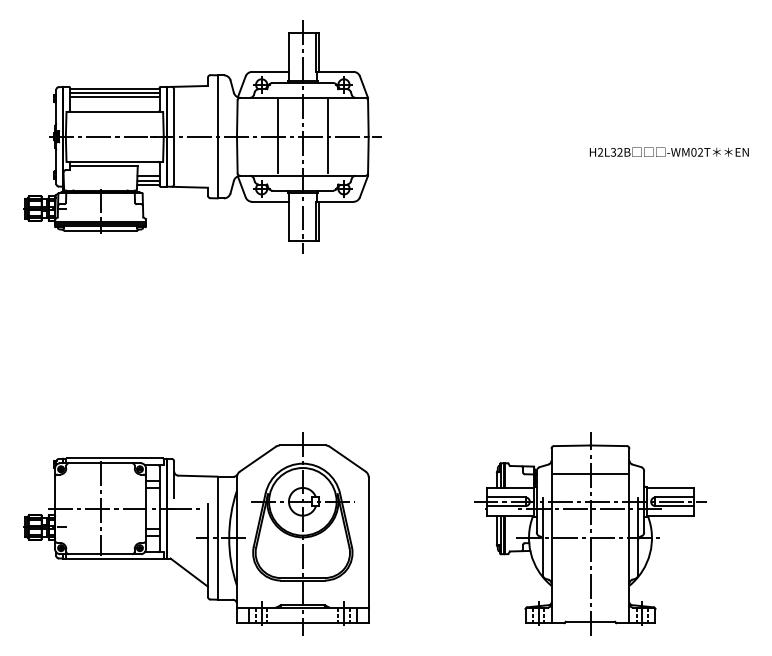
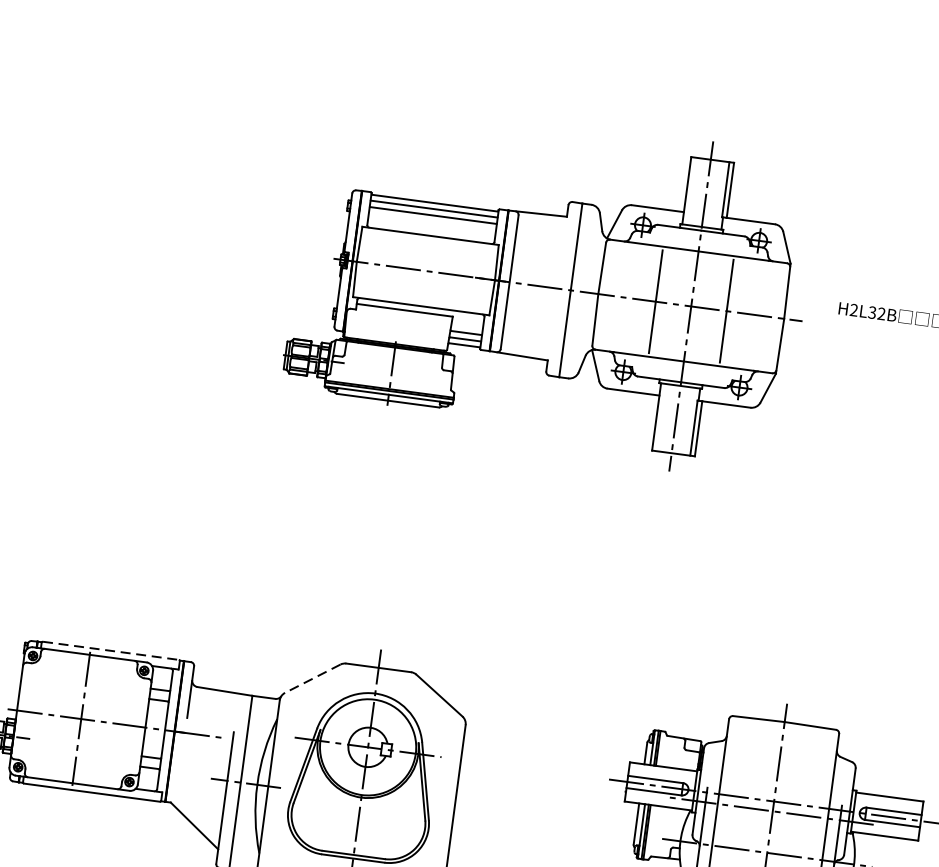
part: (202, 136) -> (549, 287), moved
line: (115, 458) -> (111, 650), solid -> dashed
line: (257, 459) -> (312, 679), solid -> dashed
line: (590, 473) -> (779, 761), removed

